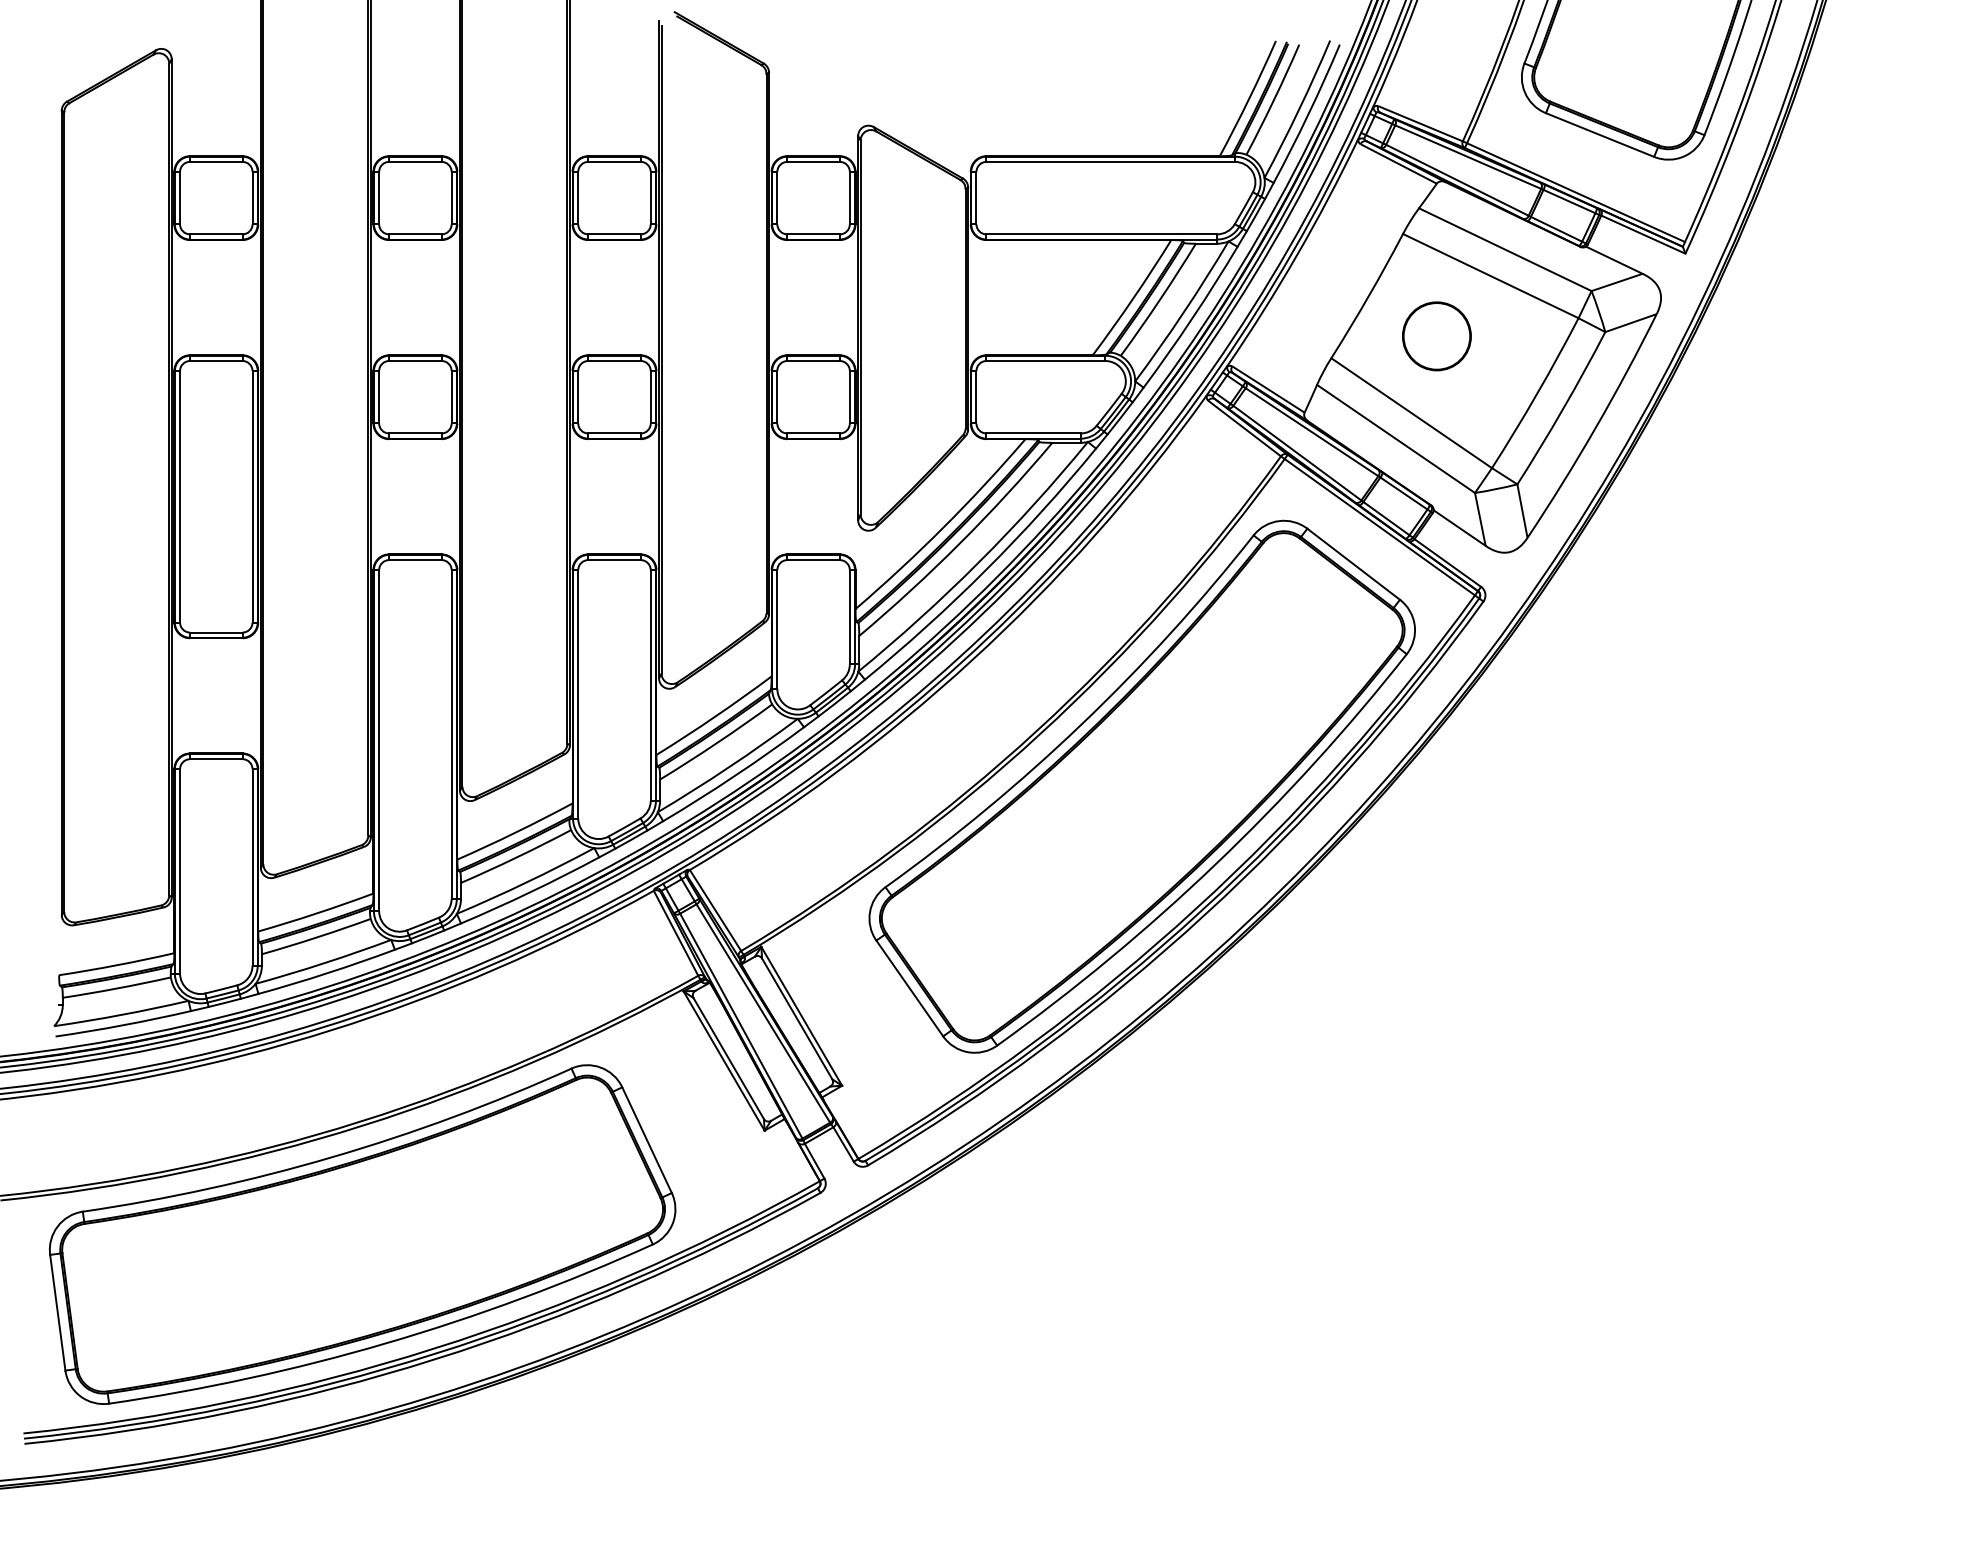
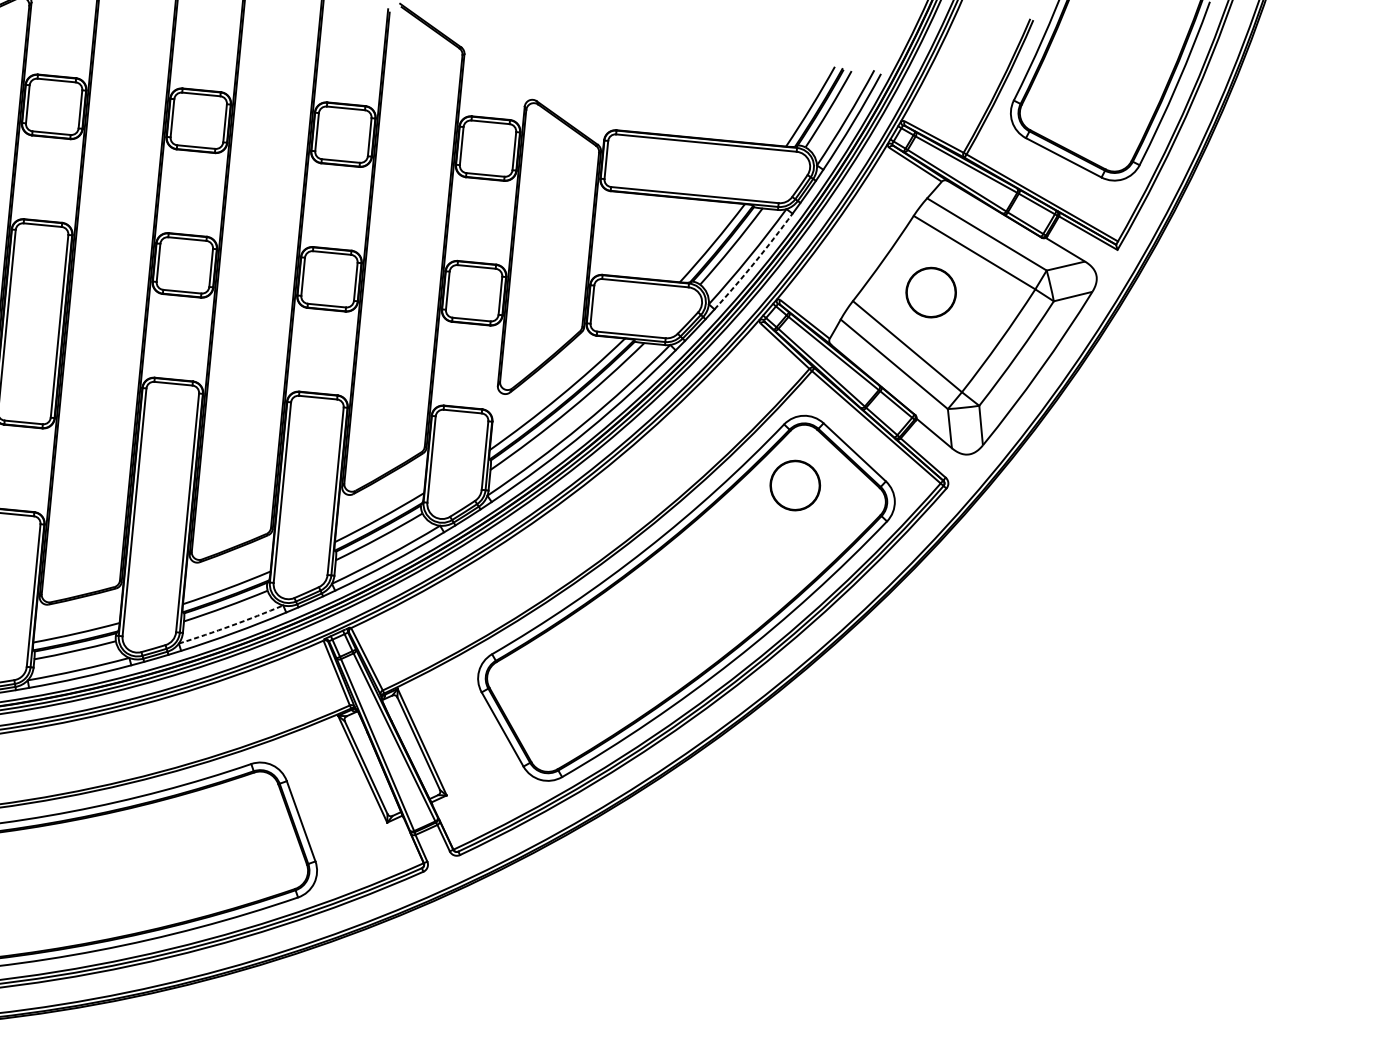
arc: (1192, 318) -> (754, 262), solid -> dashed
circle: (1276, 617) -> (794, 485), added
arc: (526, 882) -> (231, 625), solid -> dashed

